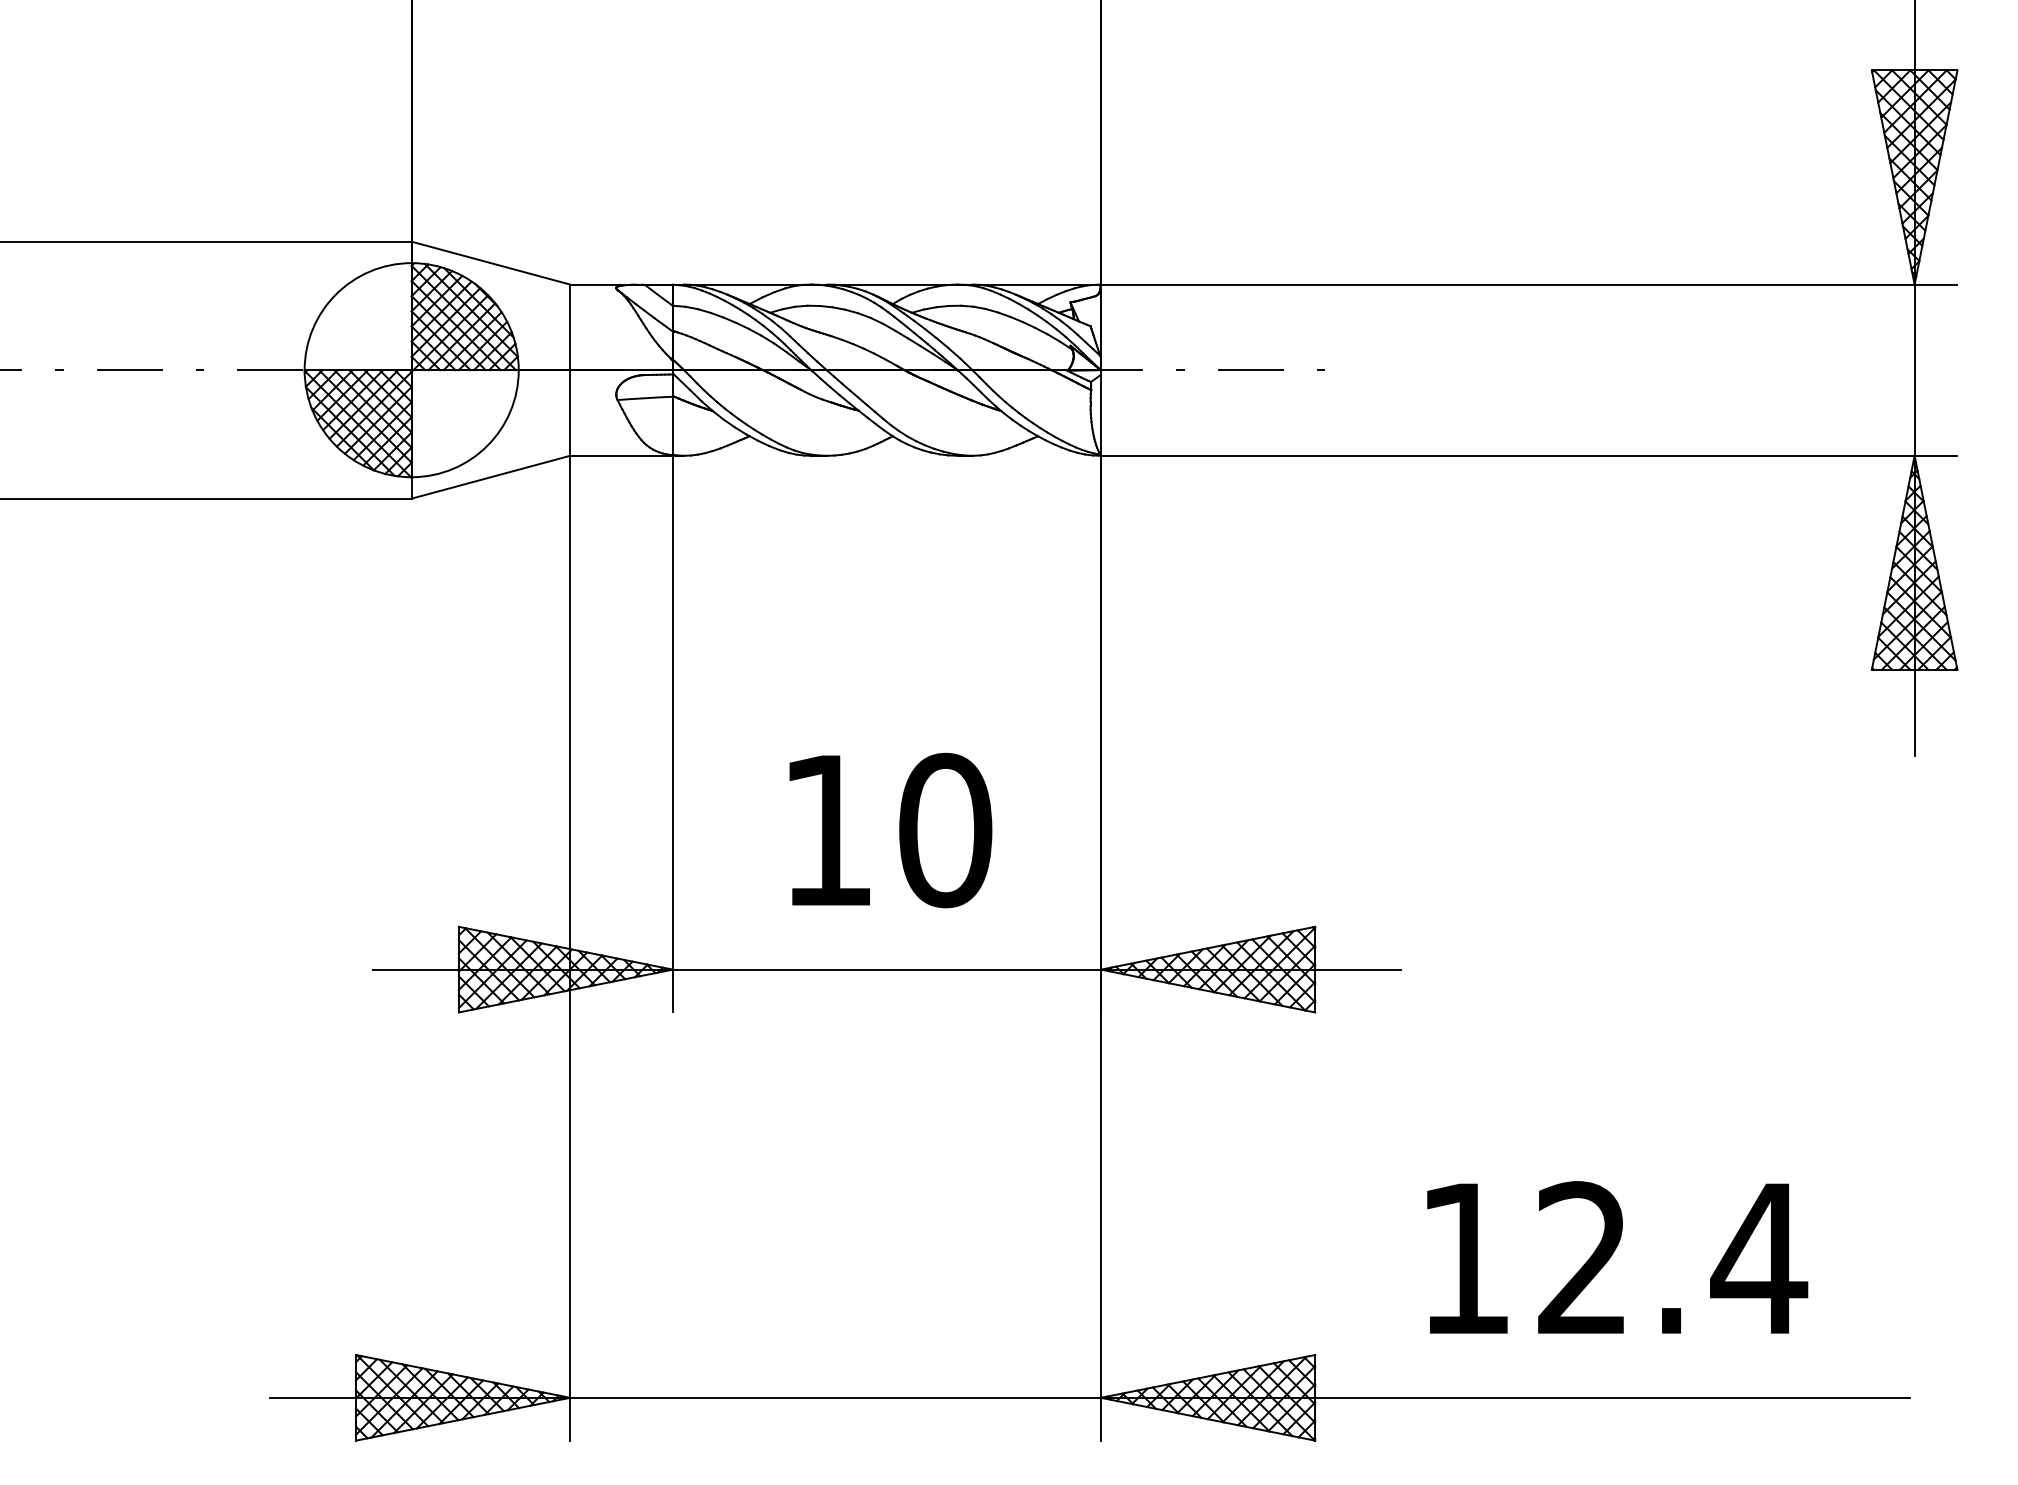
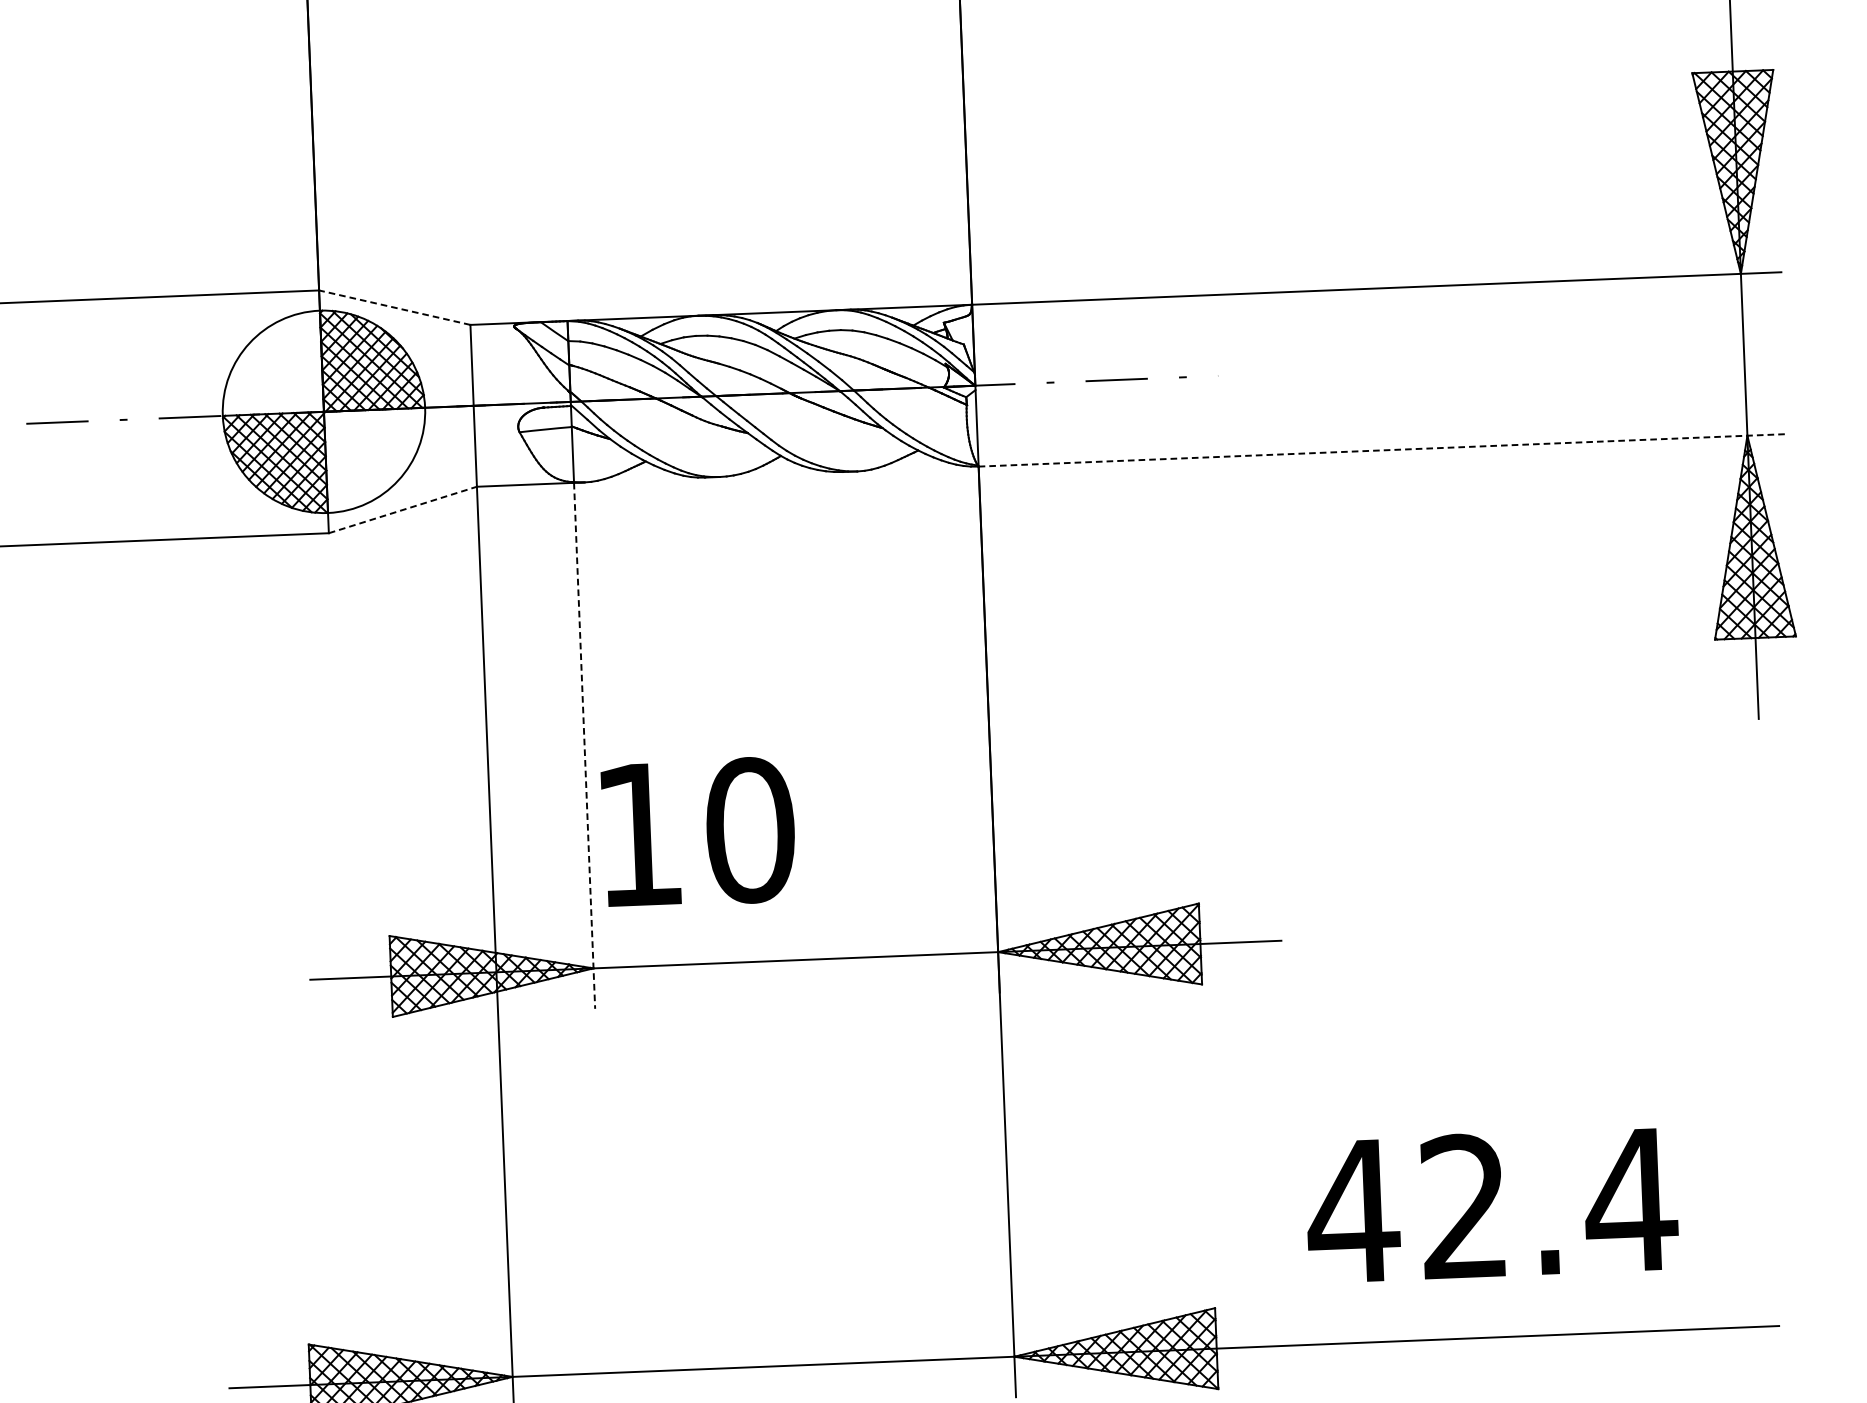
line: (490, 263) -> (394, 308), solid -> dashed
line: (1529, 455) -> (1383, 450), solid -> dashed
line: (491, 477) -> (403, 510), solid -> dashed
line: (672, 734) -> (584, 746), solid -> dashed
text: (890, 830) -> (698, 832), moved
text: (1465, 1258) -> (1353, 1211), 12.4 -> 42.4

